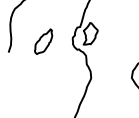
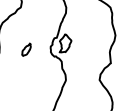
part: (43, 41) -> (26, 49), size x0.6

